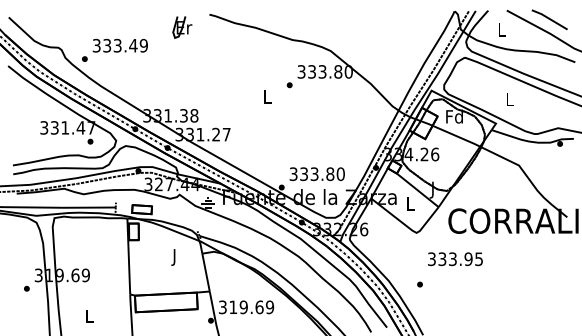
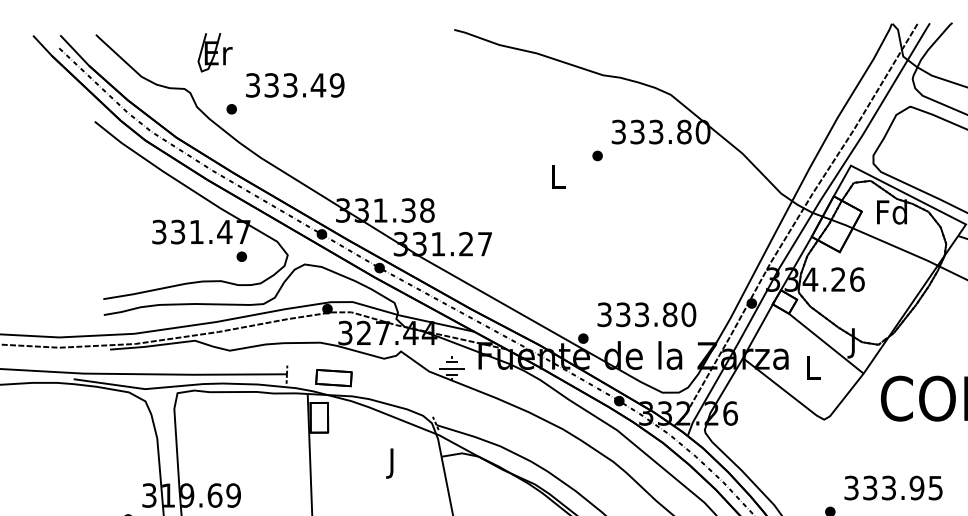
part: (182, 27) -> (215, 52), moved
text: (455, 259) -> (893, 488), moved

